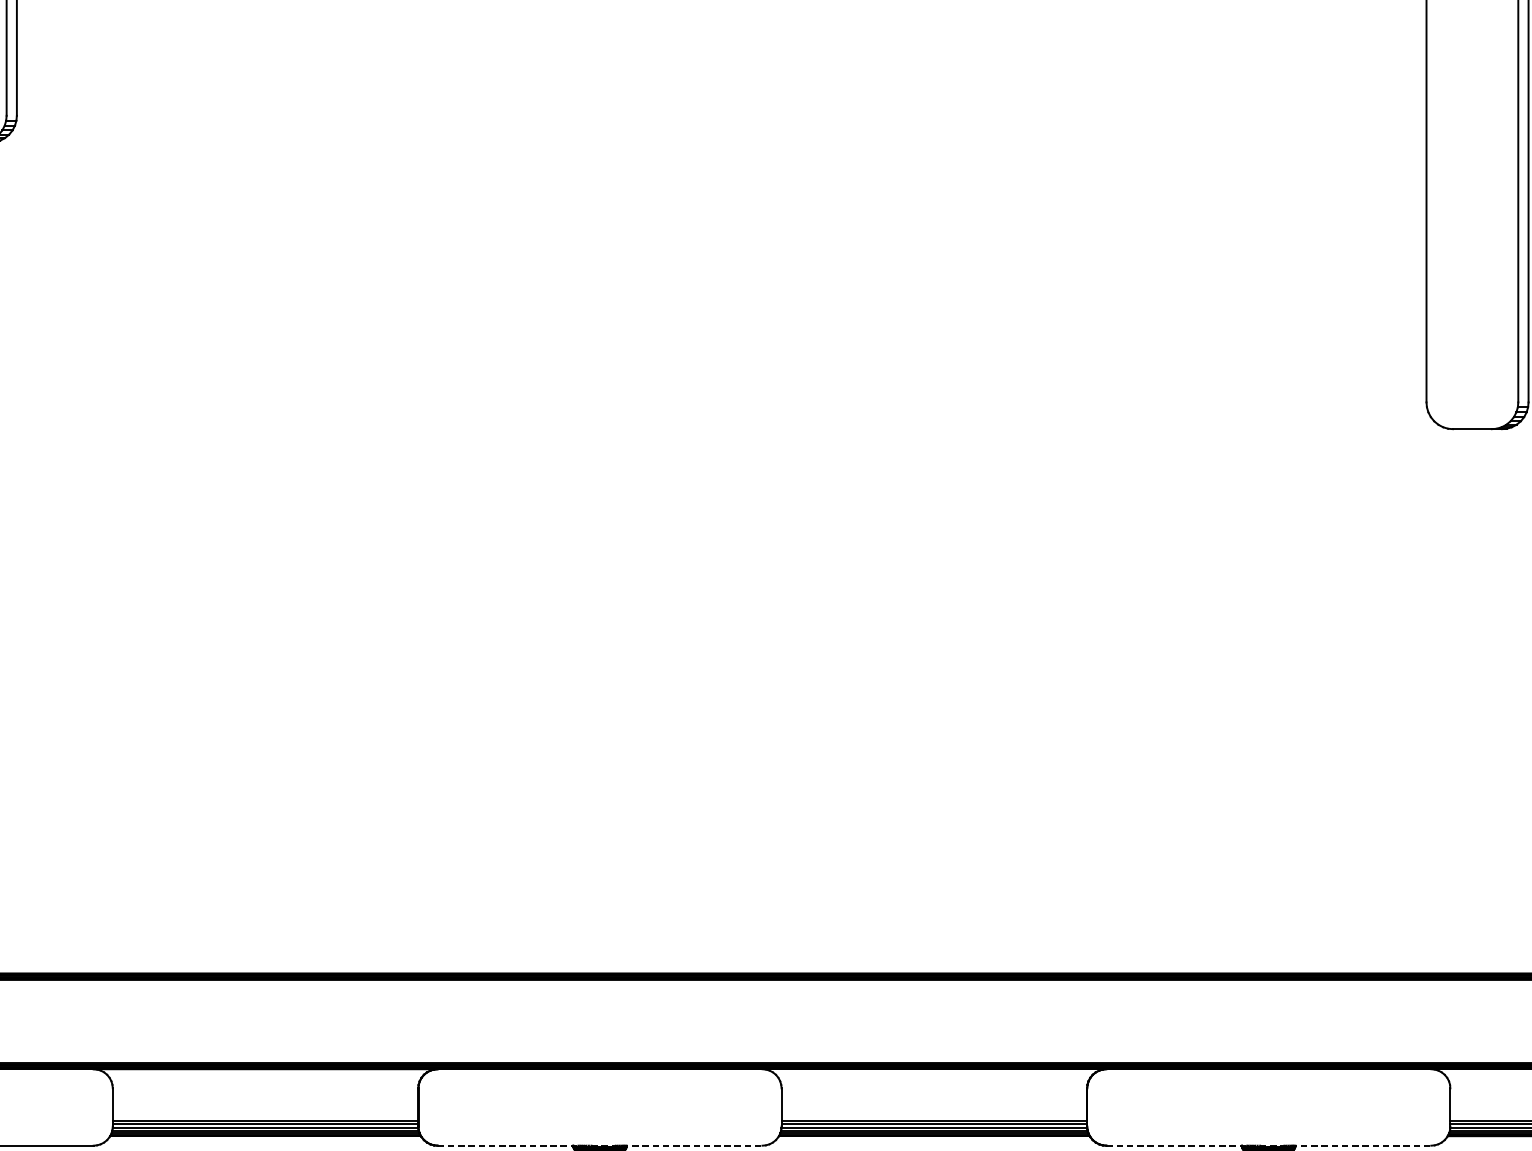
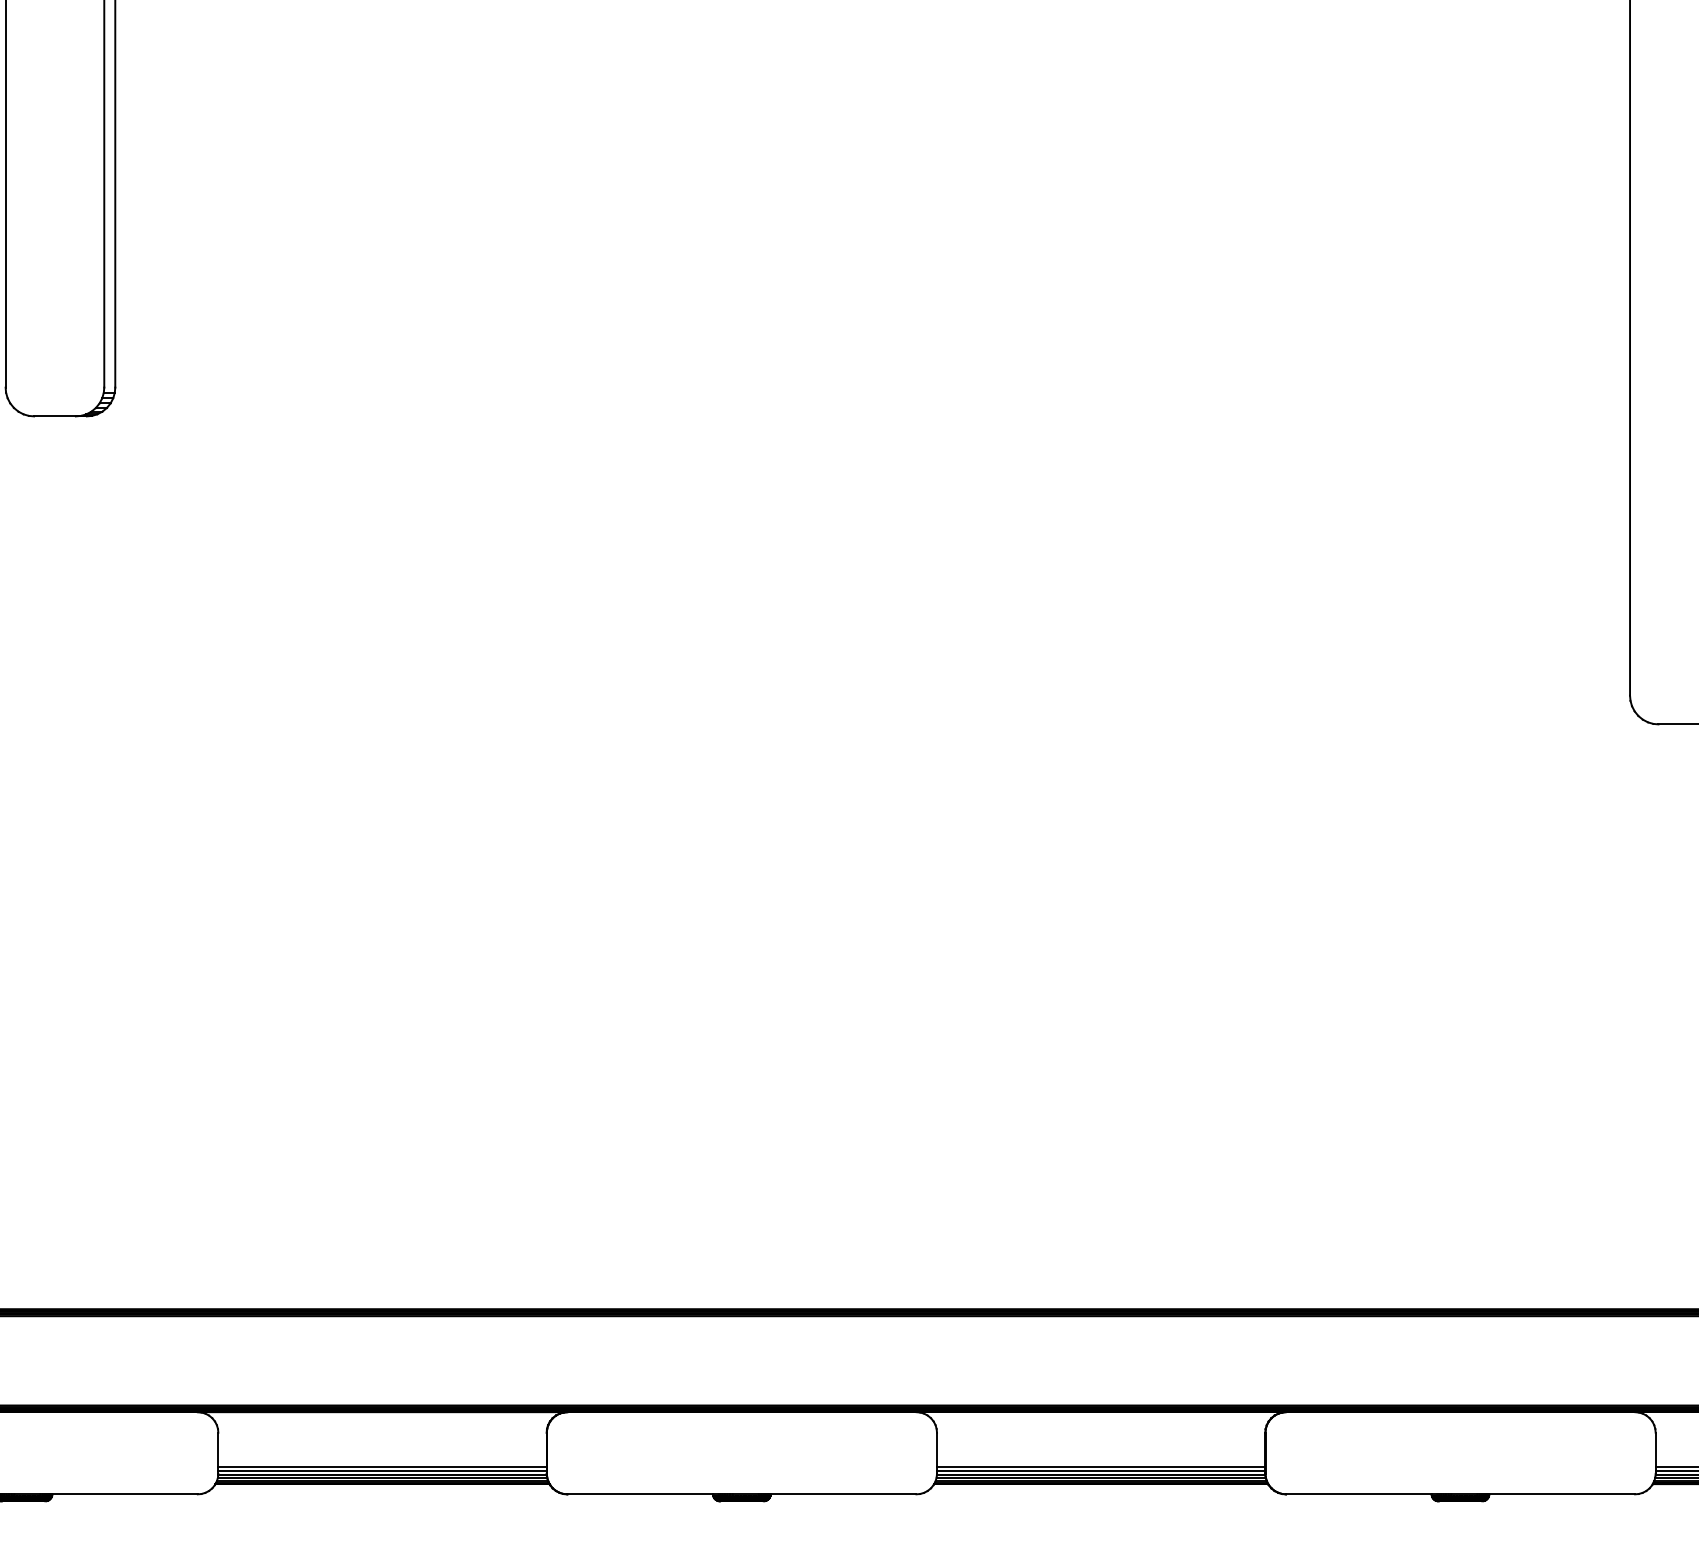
line: (599, 1145) -> (741, 1494), dashed -> solid
line: (1268, 1145) -> (1460, 1494), dashed -> solid

